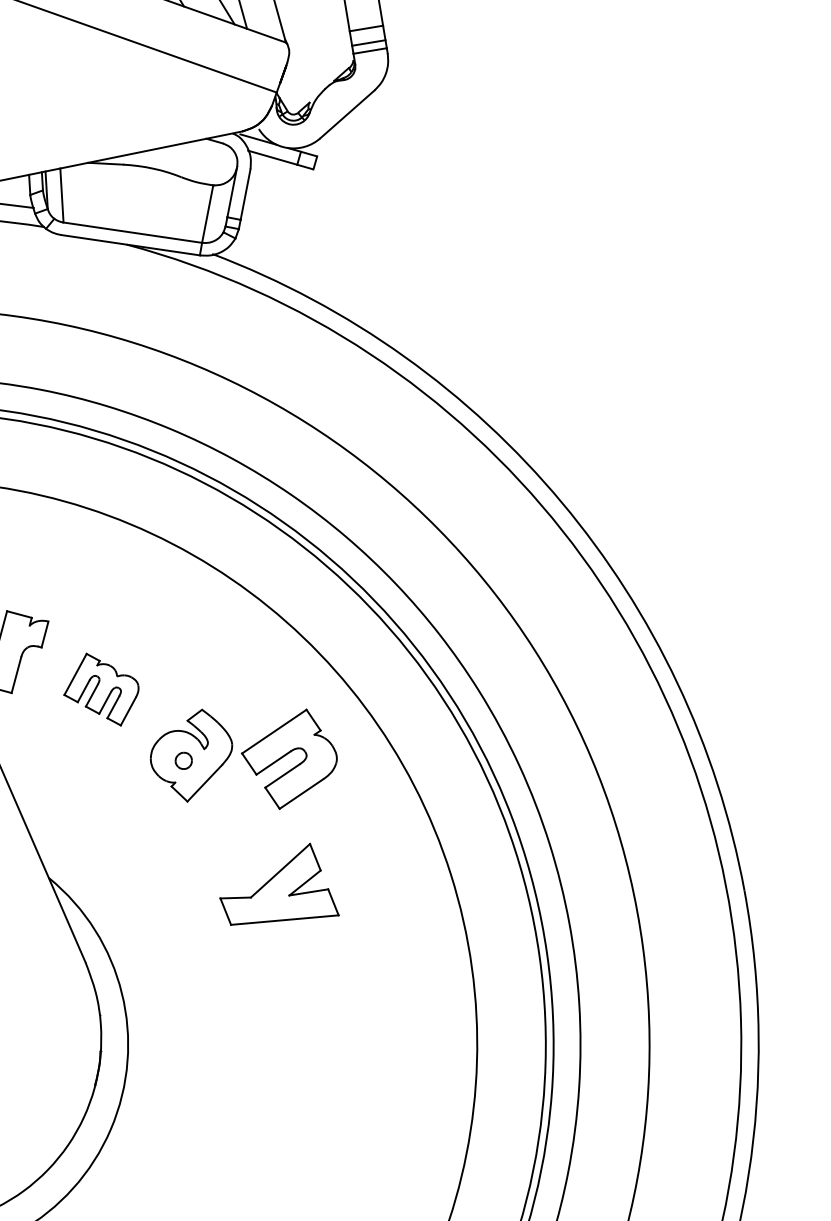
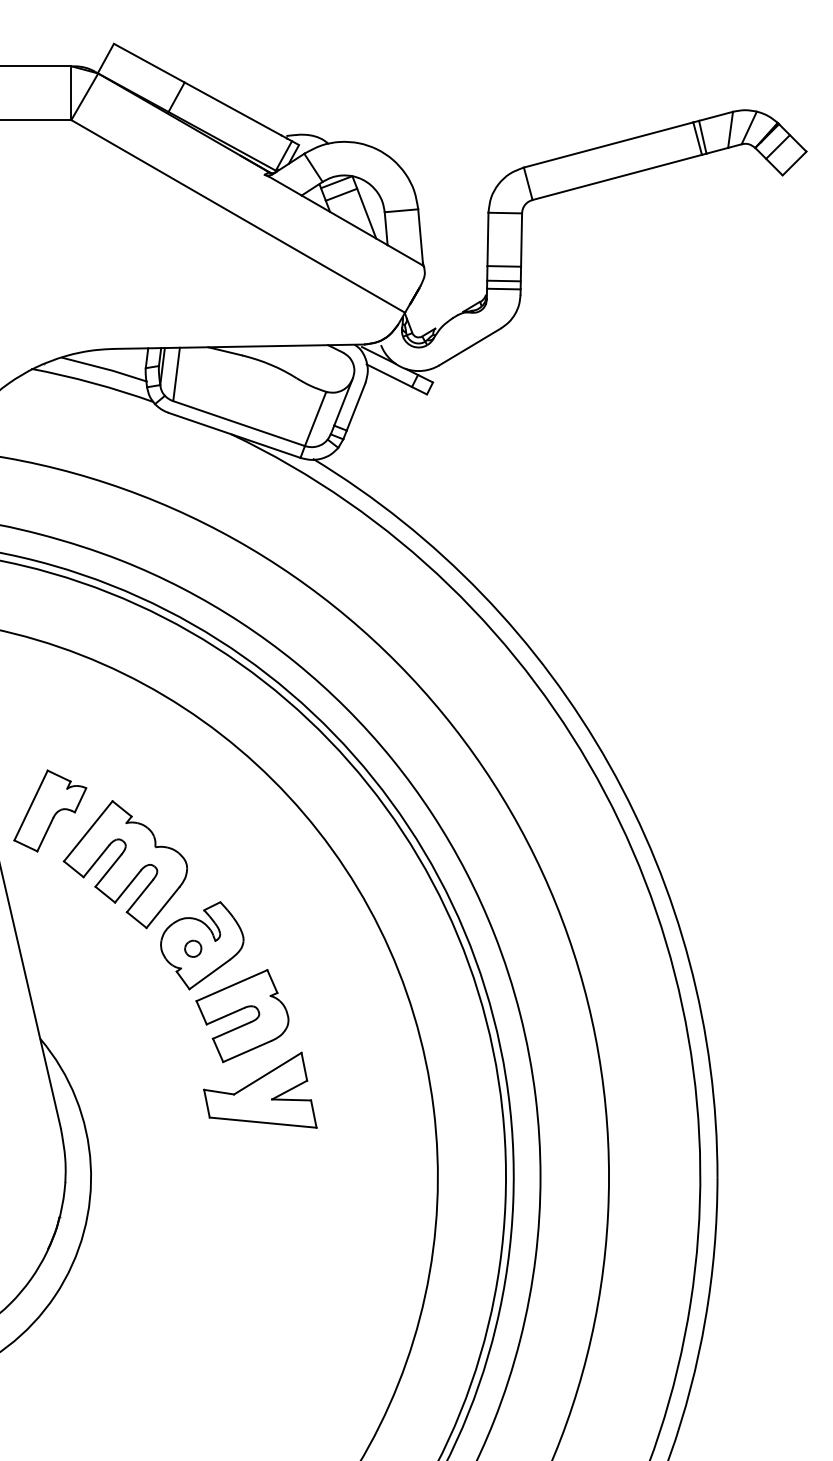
part: (101, 689) -> (125, 864), size x1.67
part: (290, 760) -> (242, 1016), moved

